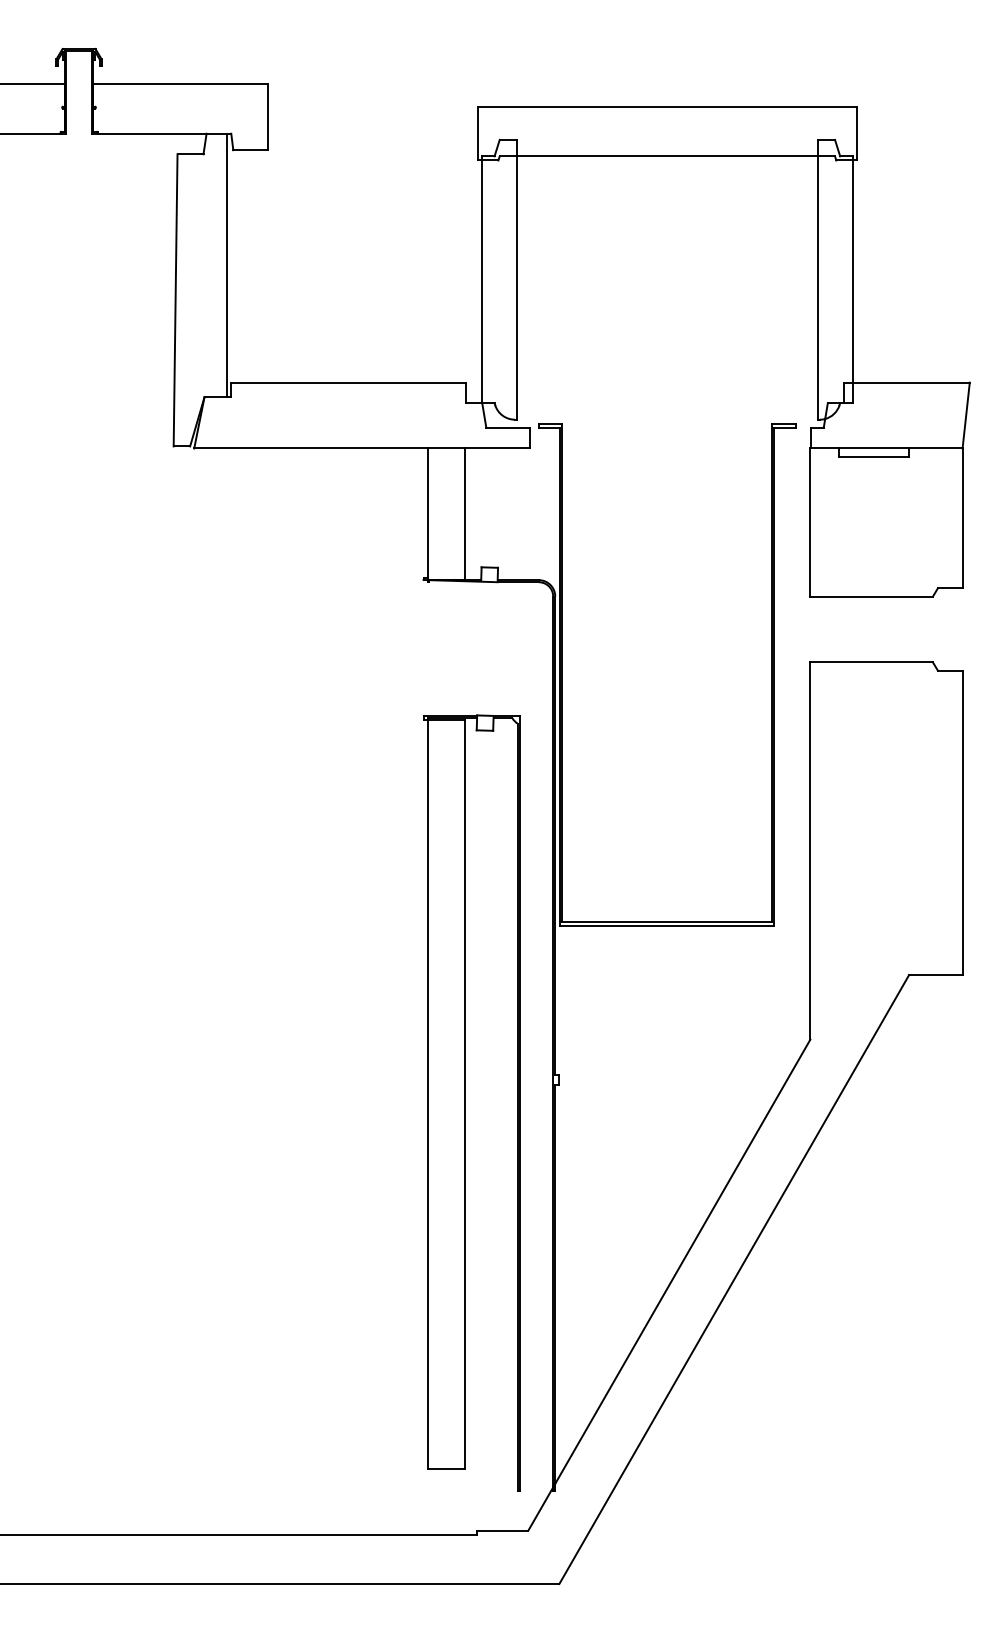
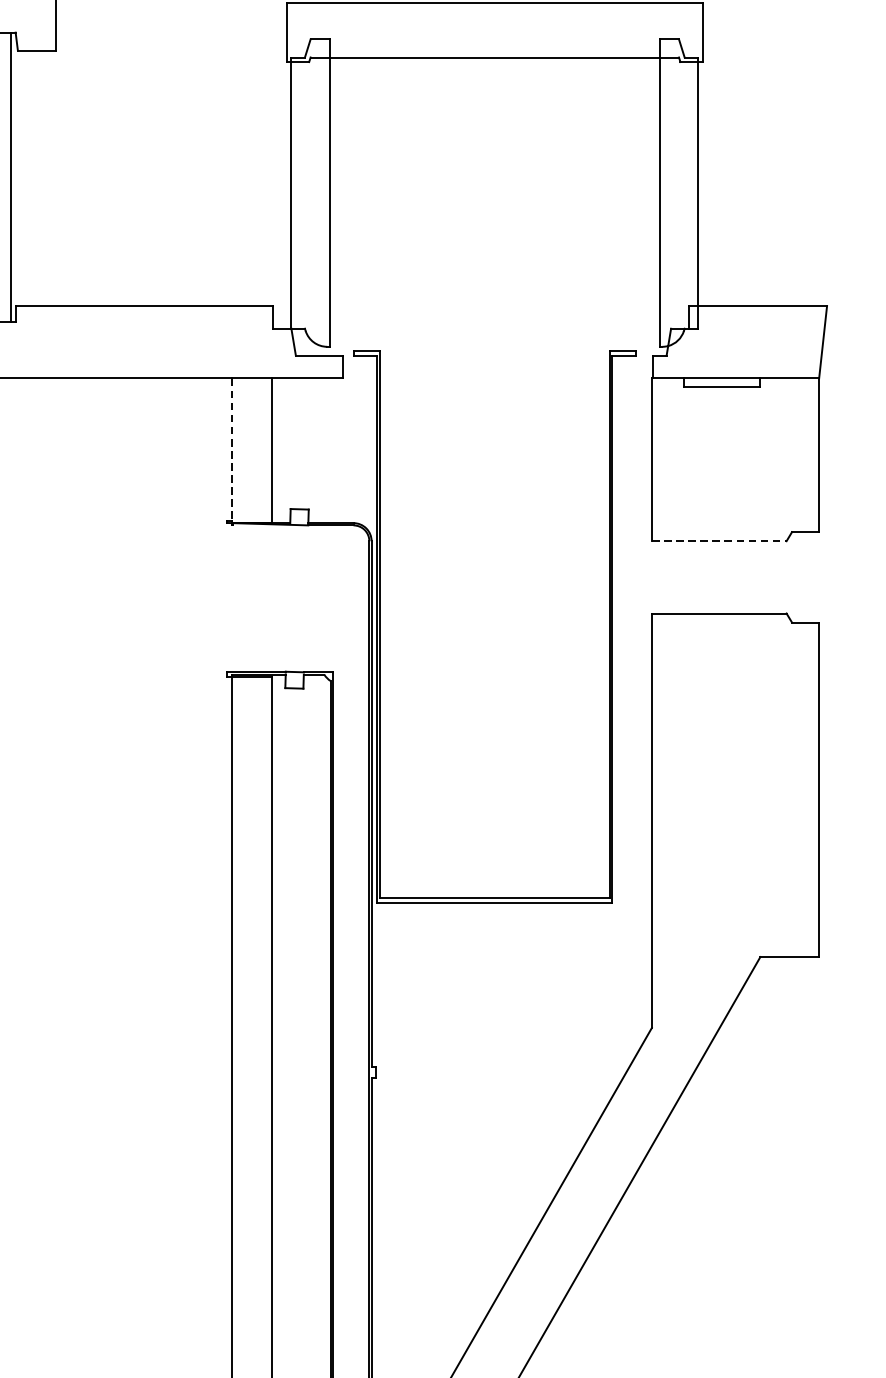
line: (427, 513) -> (231, 449), solid -> dashed
line: (872, 596) -> (720, 541), solid -> dashed

